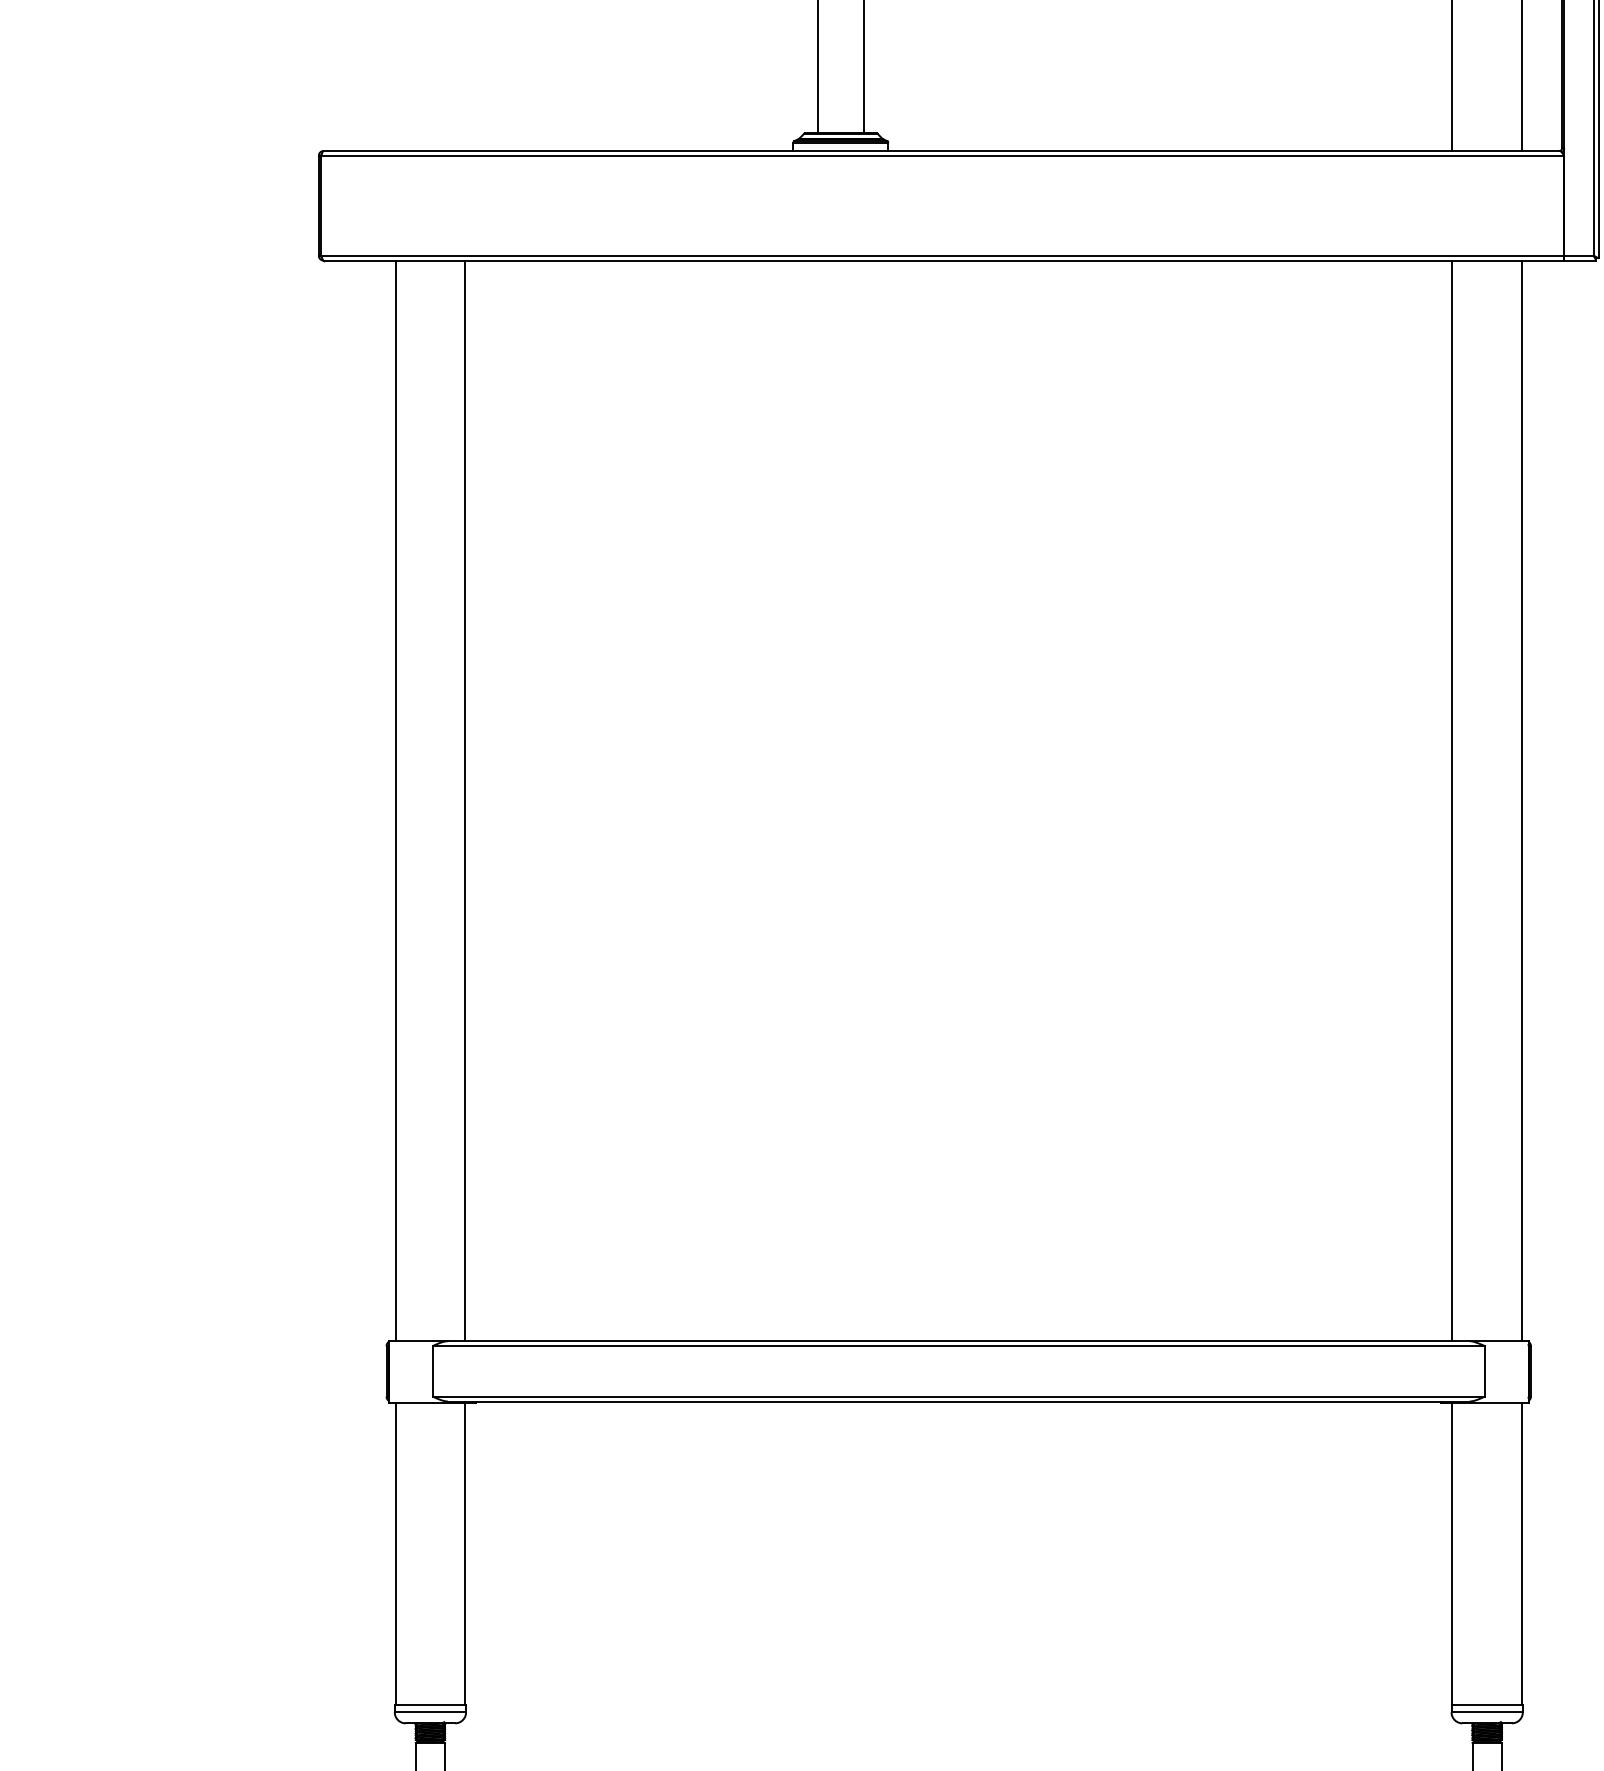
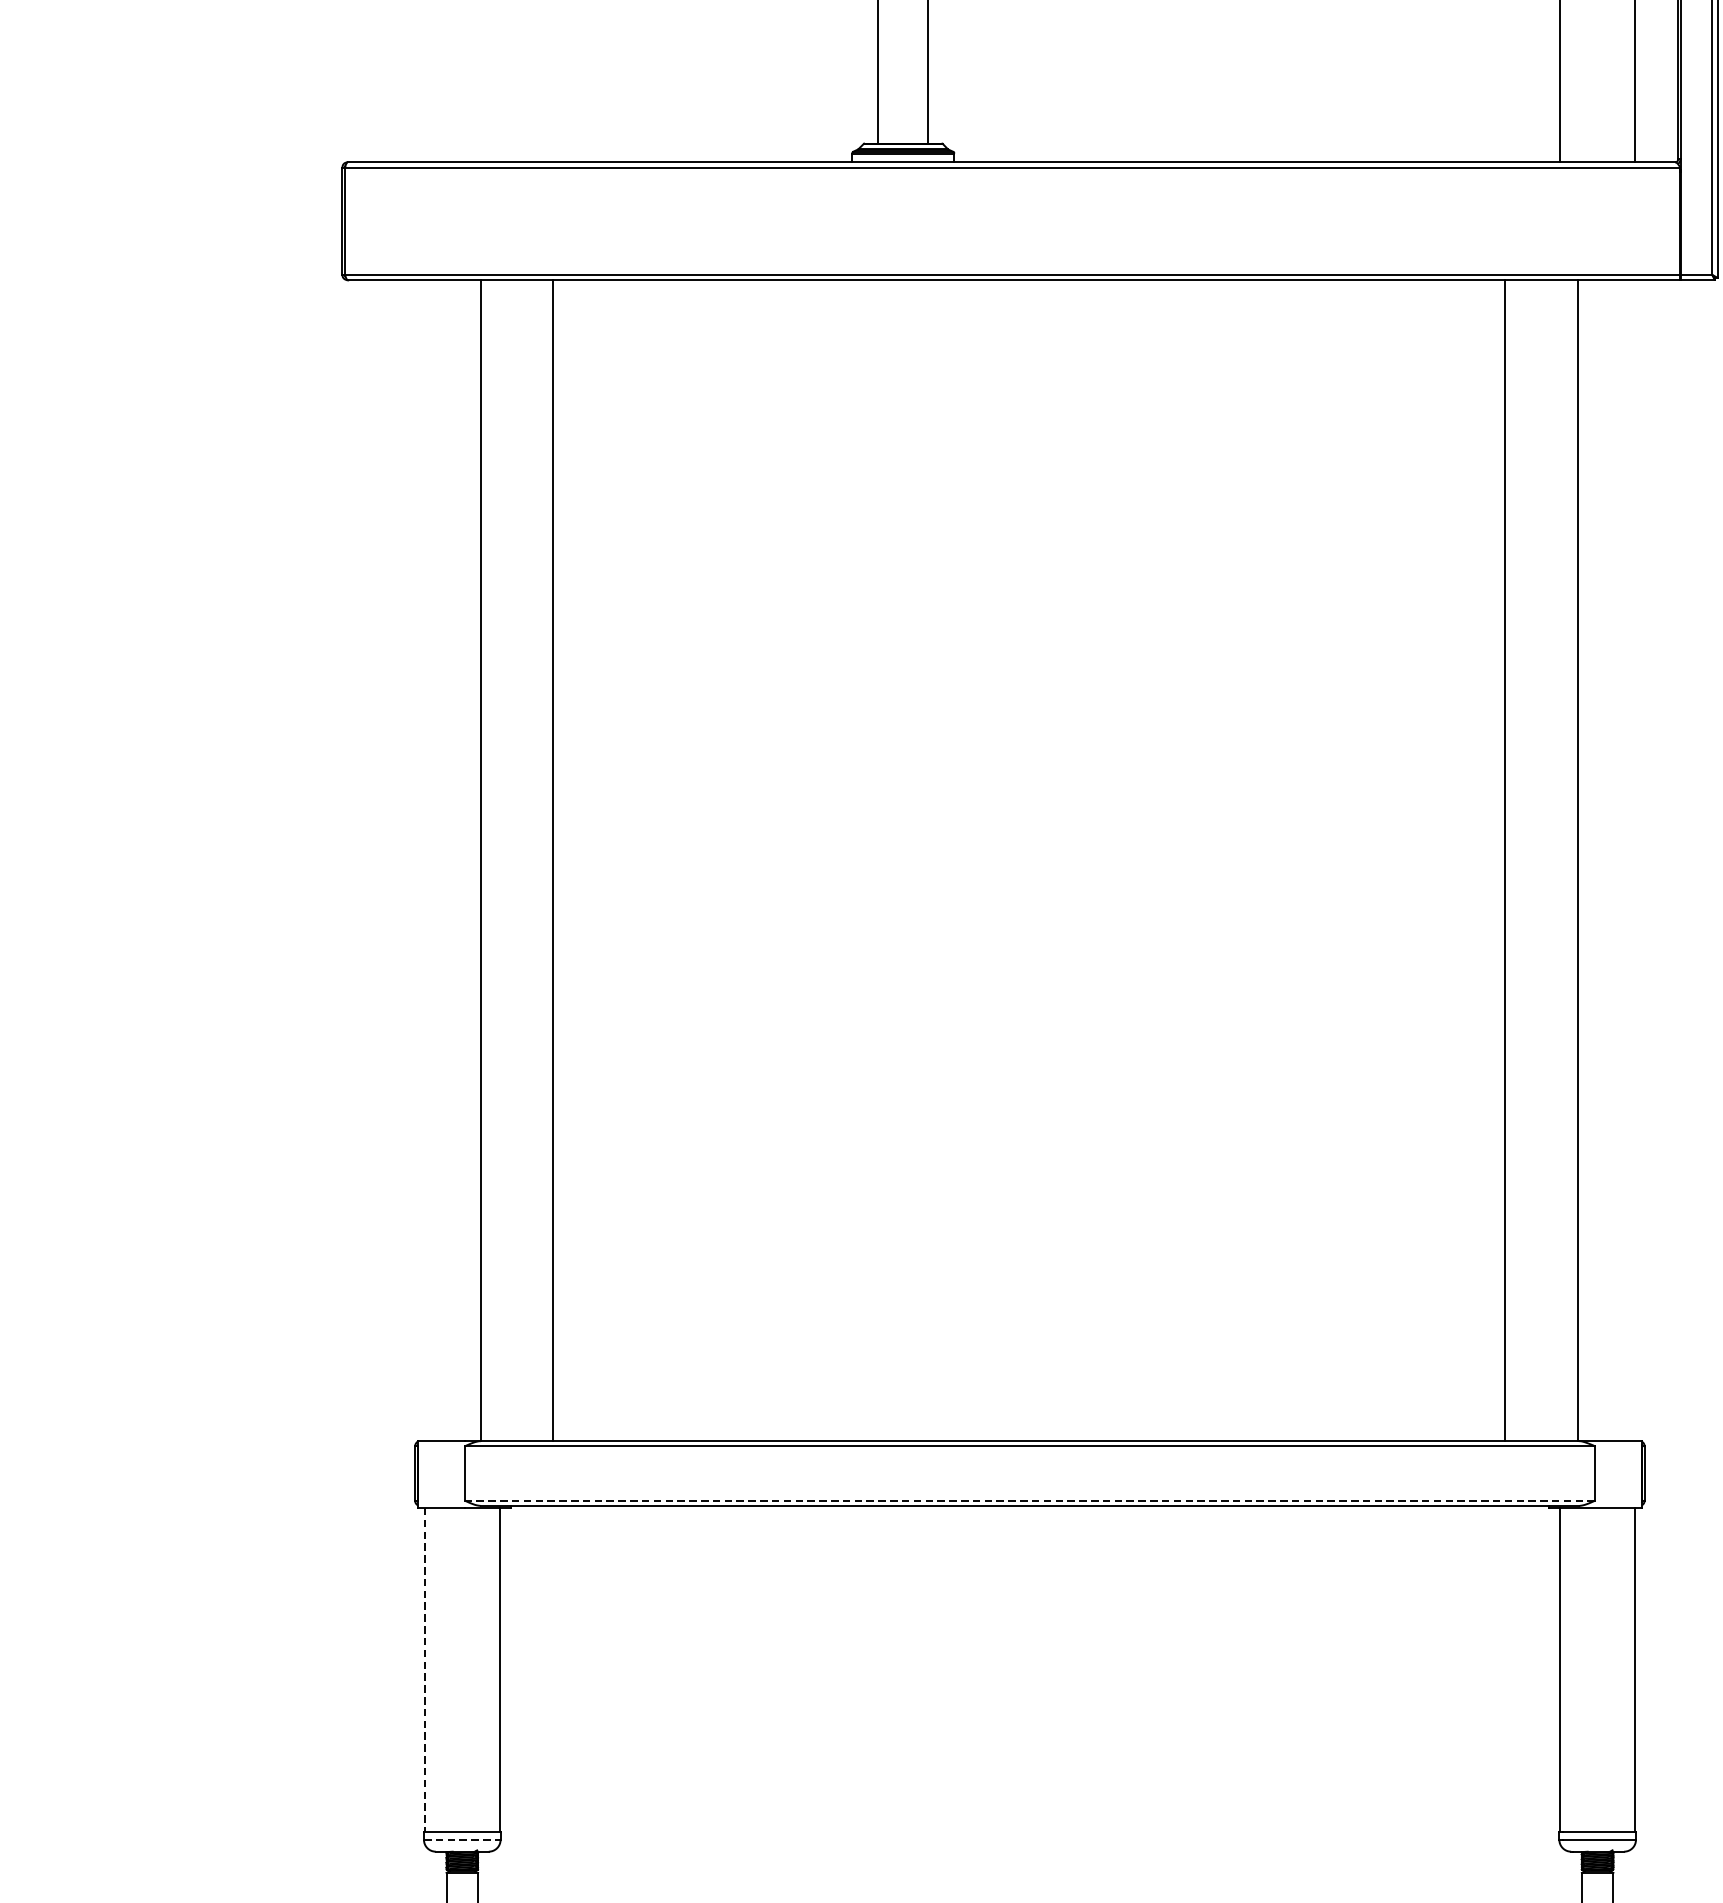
line: (395, 800) -> (480, 860), moved
line: (465, 800) -> (553, 860), moved
line: (1452, 800) -> (1505, 860), moved
line: (1521, 800) -> (1577, 860), moved
line: (959, 1396) -> (1030, 1500), solid -> dashed
line: (395, 1554) -> (424, 1670), solid -> dashed
line: (430, 1712) -> (462, 1840), solid -> dashed

